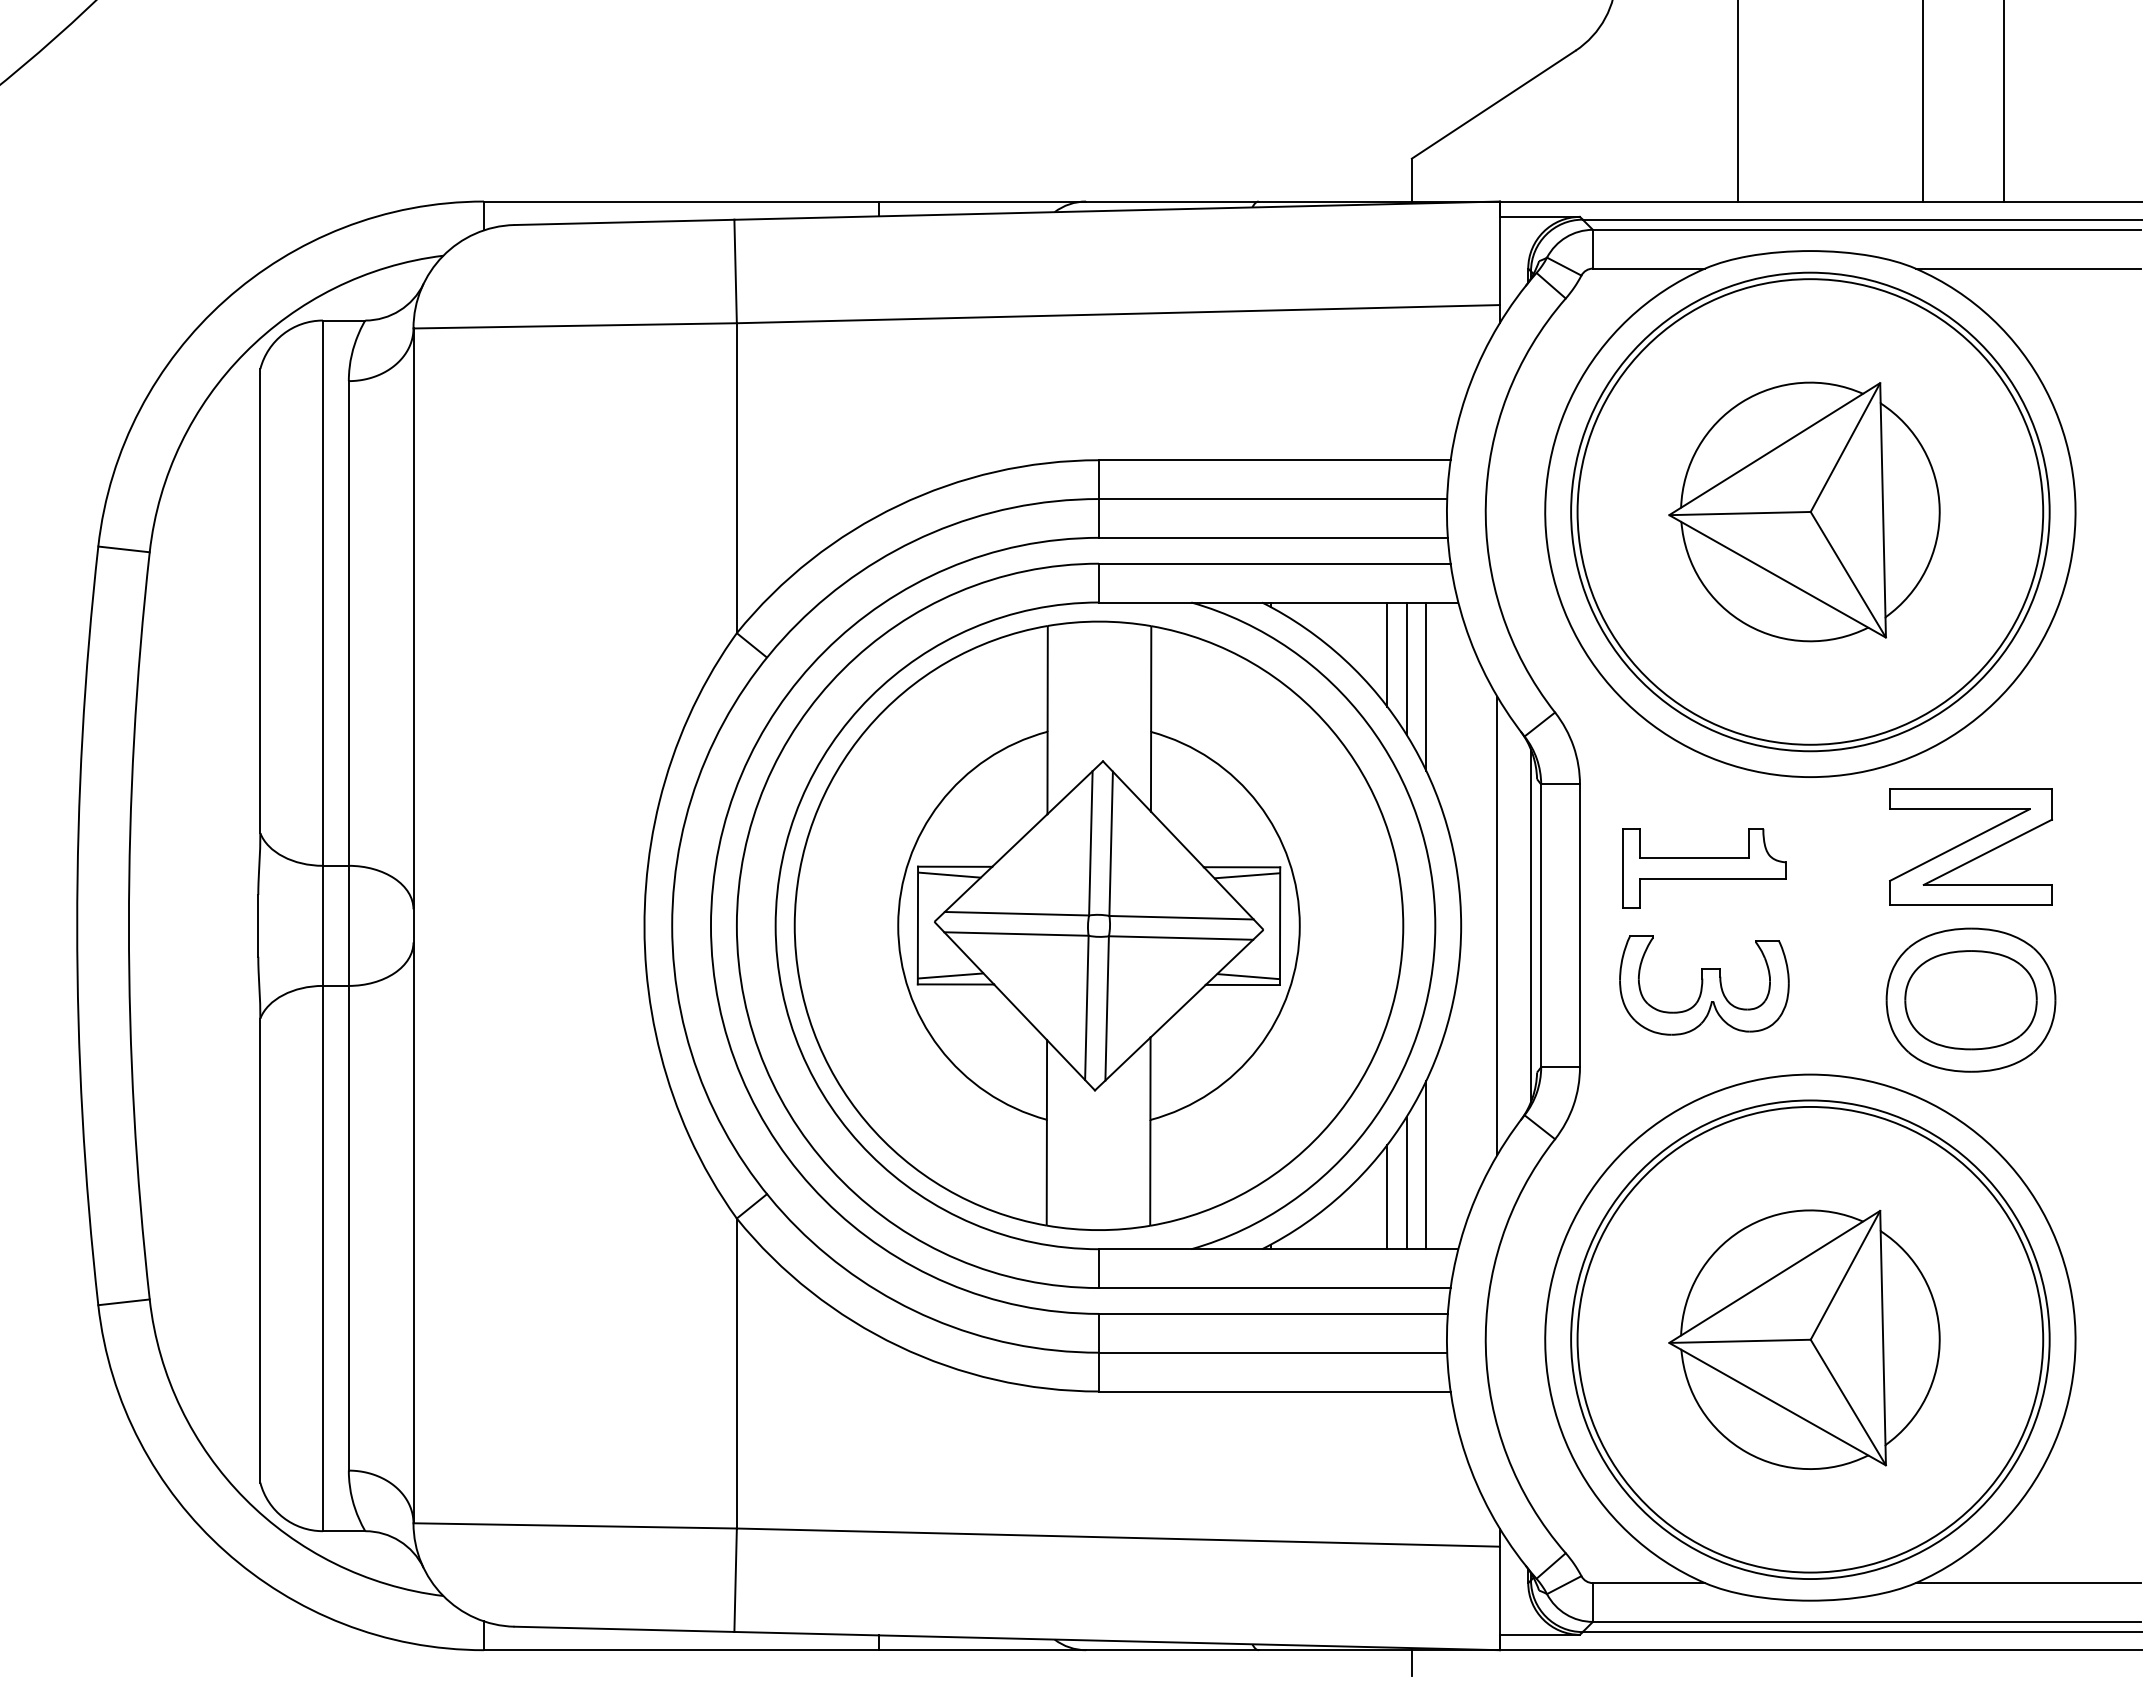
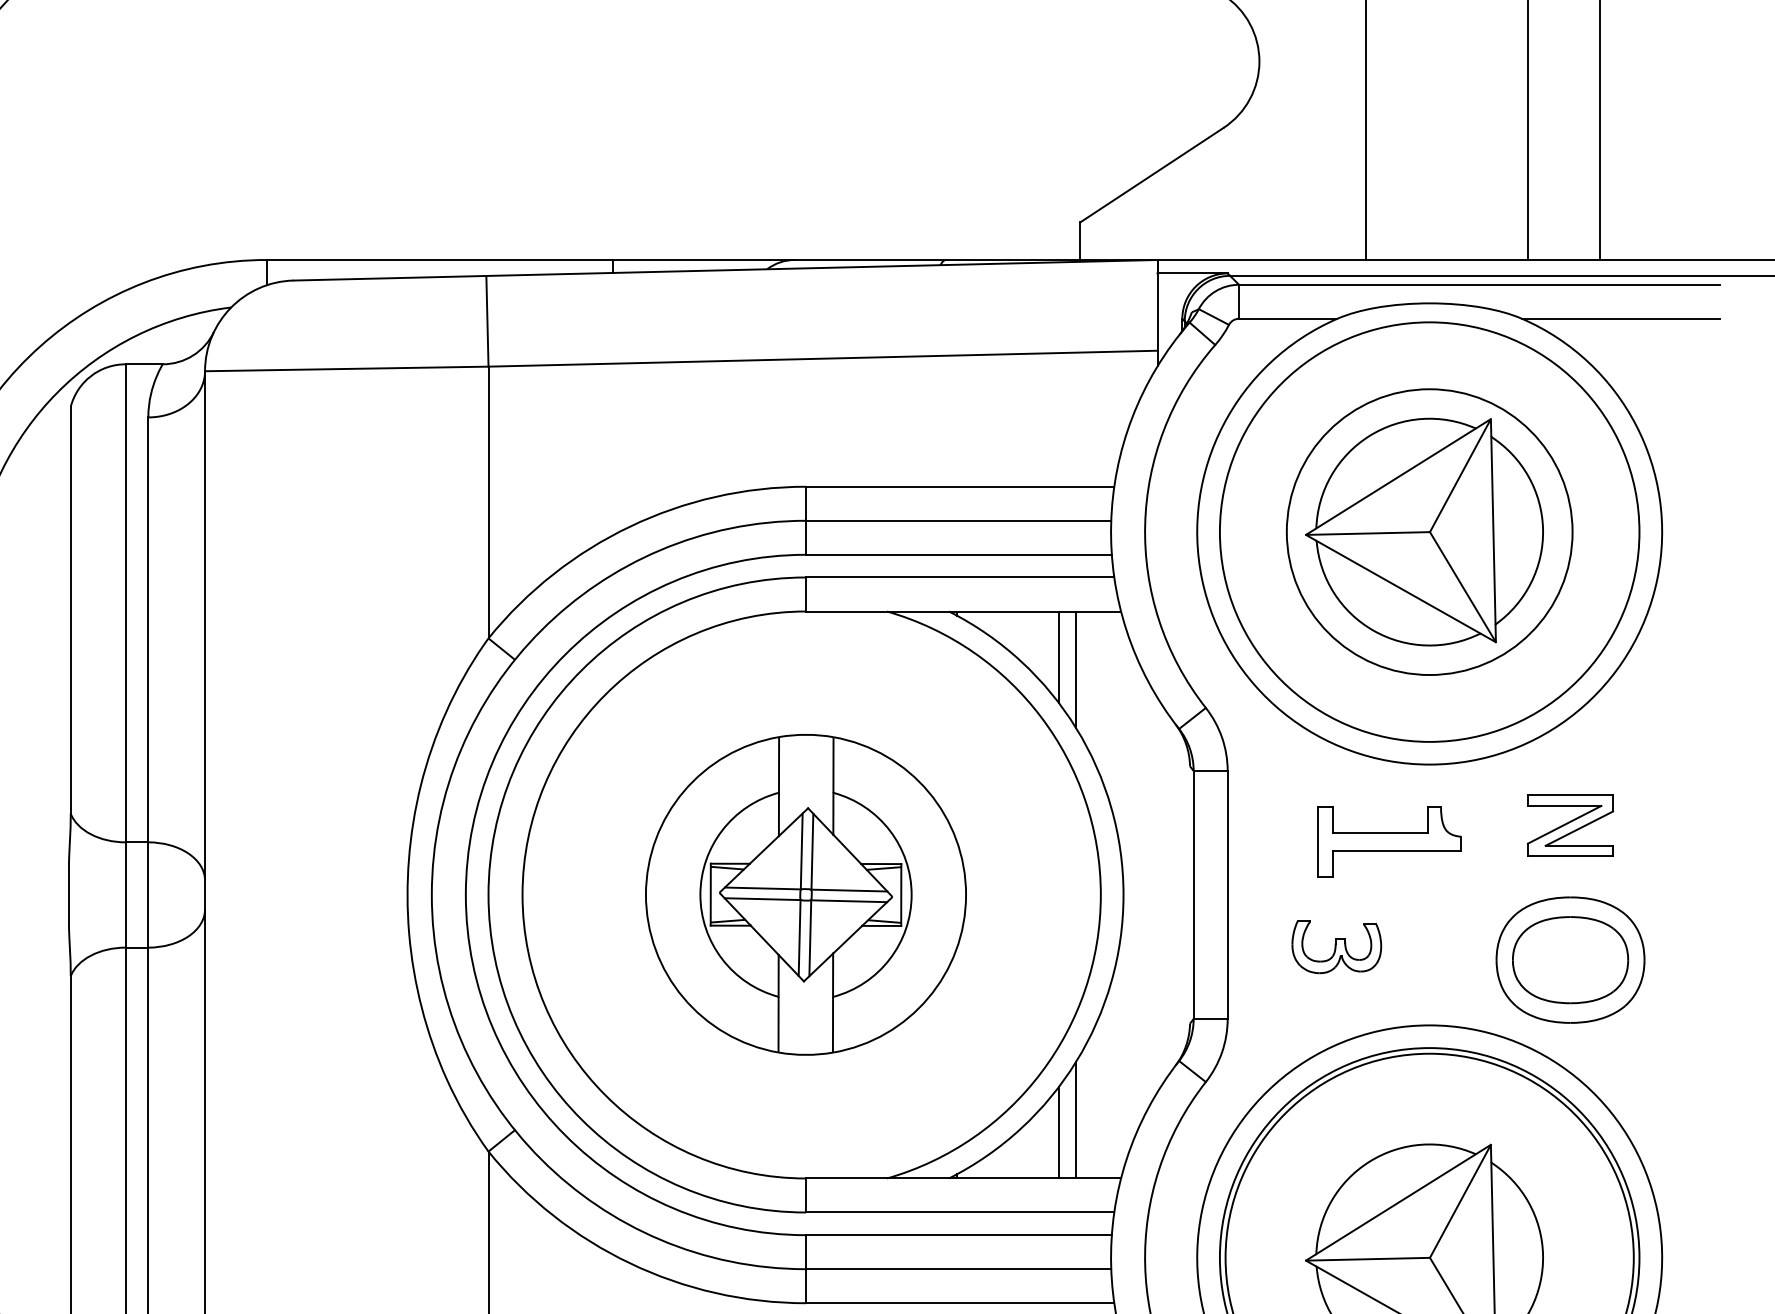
circle: (1810, 511) -> (1429, 531), size x0.7
line: (1426, 686) -> (1093, 685), removed
part: (1970, 846) -> (1570, 825), size x0.6
part: (1704, 868) -> (1389, 842), moved
part: (1098, 925) -> (805, 894), size x0.6
line: (1497, 925) -> (1155, 894), removed
line: (1531, 925) -> (1185, 894), removed
part: (1704, 985) -> (1336, 947), size x0.6
line: (1426, 1165) -> (1093, 1105), removed

